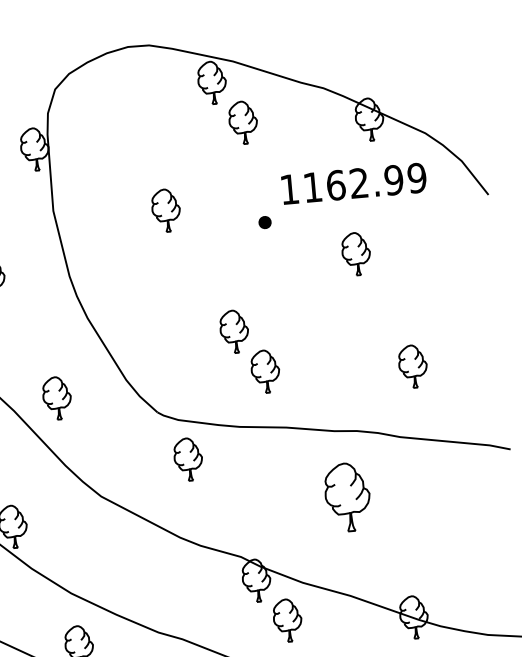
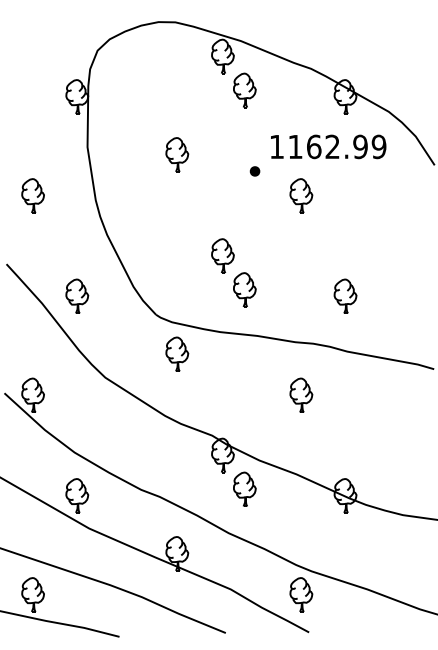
part: (356, 253) -> (301, 195), moved
part: (412, 365) -> (345, 295), moved
part: (347, 495) -> (301, 394), size x0.62

